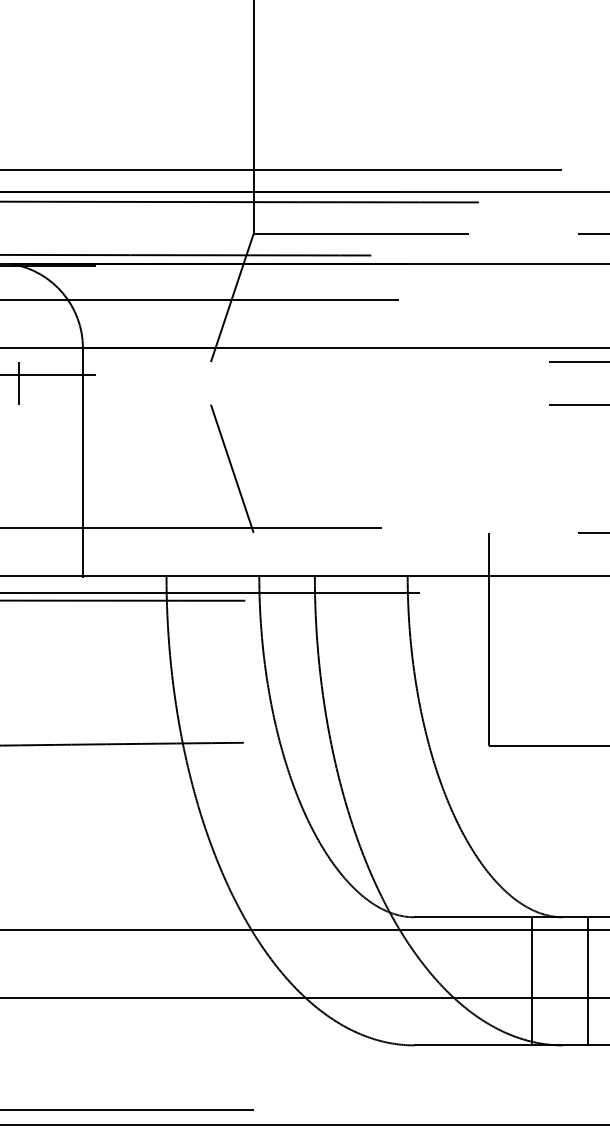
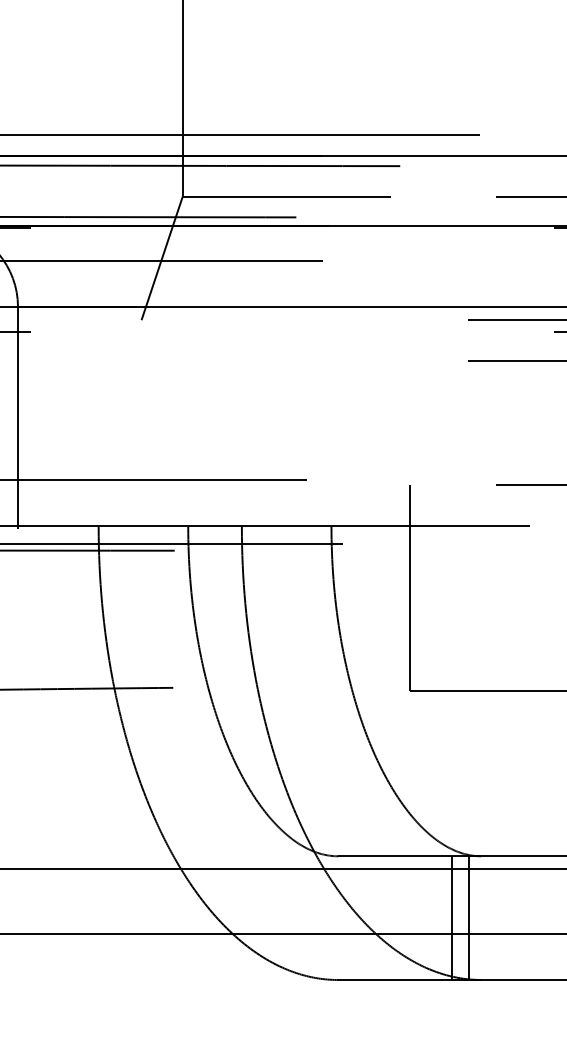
line: (231, 468) -> (161, 423), removed
line: (587, 981) -> (469, 918), moved

